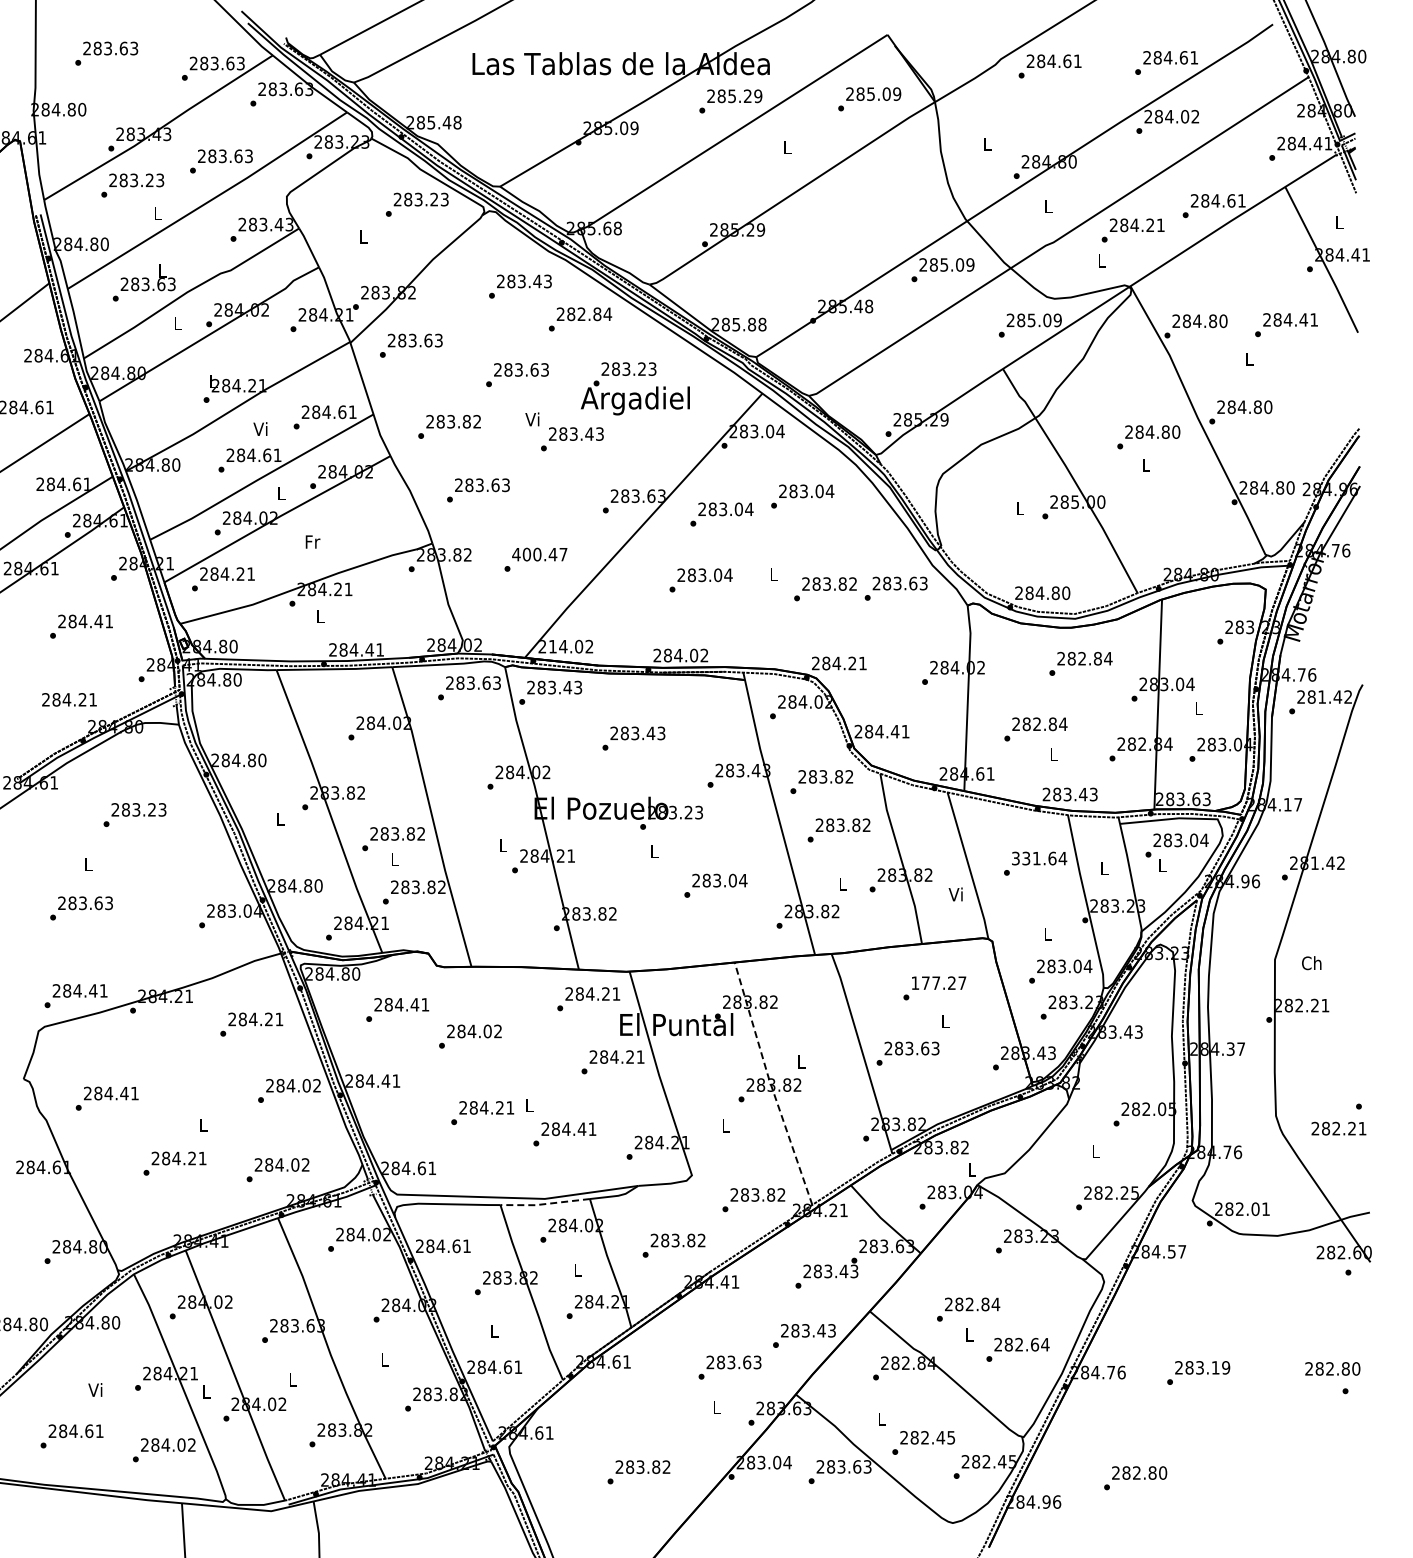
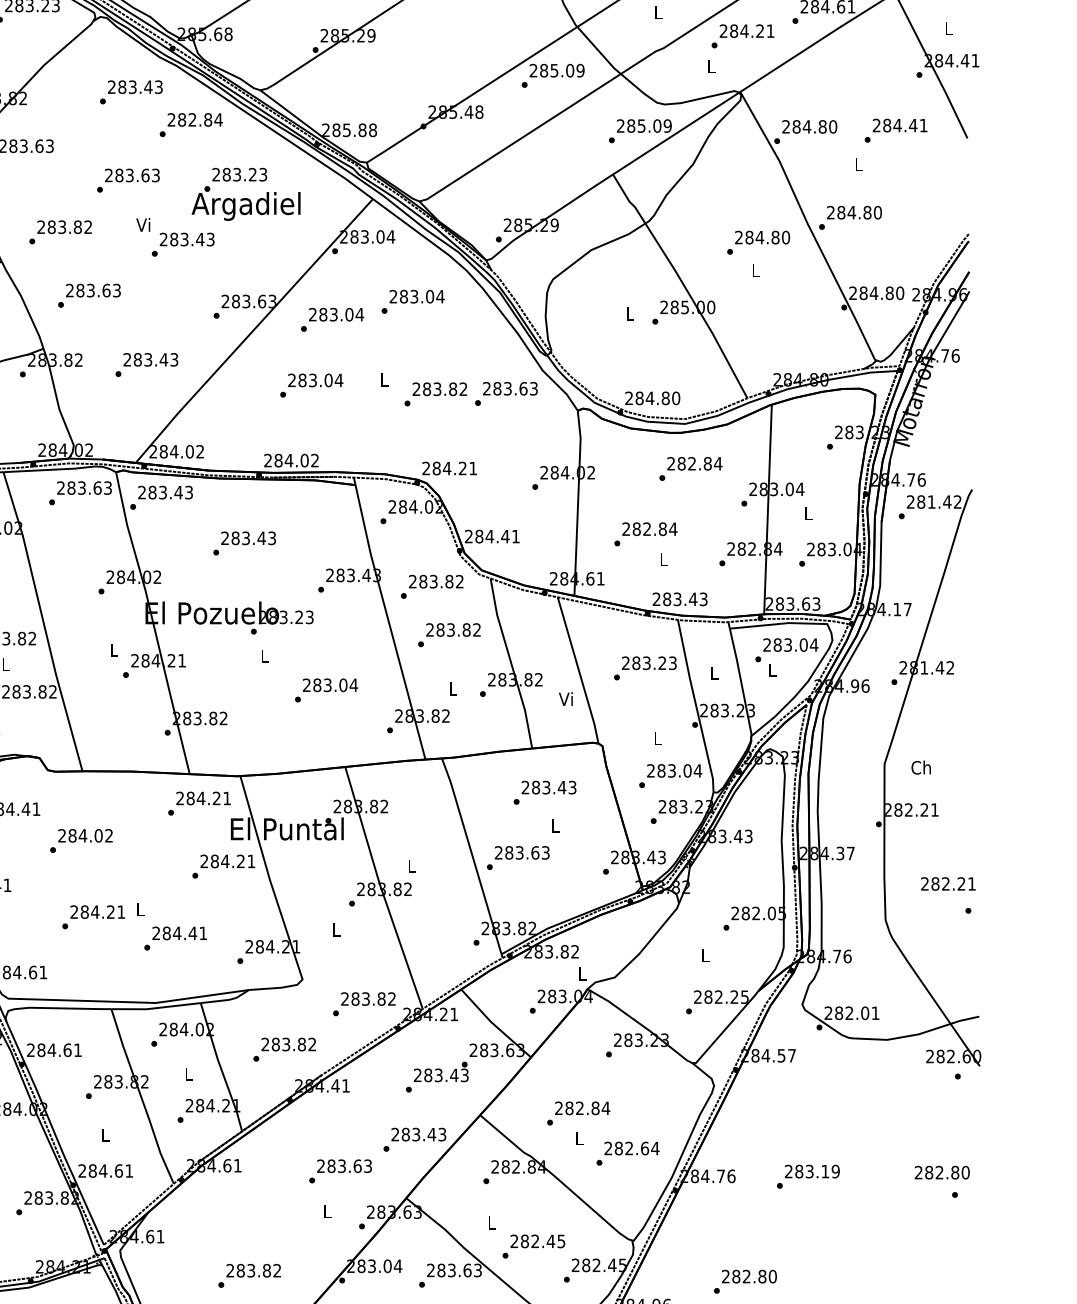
text: (539, 554) -> (150, 359), 400.47 -> 283.43
text: (552, 646) -> (163, 451), 214.02 -> 284.02
text: (1039, 858) -> (649, 663), 331.64 -> 283.23
text: (938, 983) -> (548, 787), 177.27 -> 283.43
line: (770, 1083) -> (380, 887), dashed -> solid
text: (1338, 1128) -> (947, 883), moved
line: (544, 1204) -> (155, 1008), dashed -> solid

